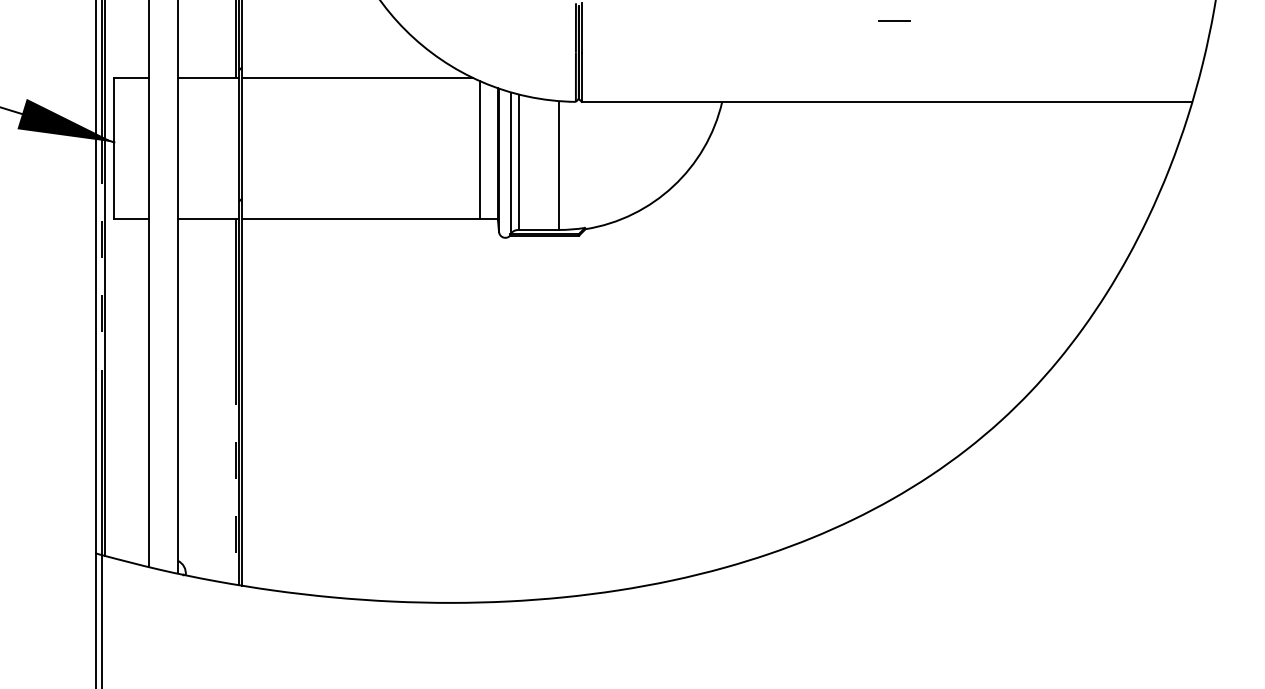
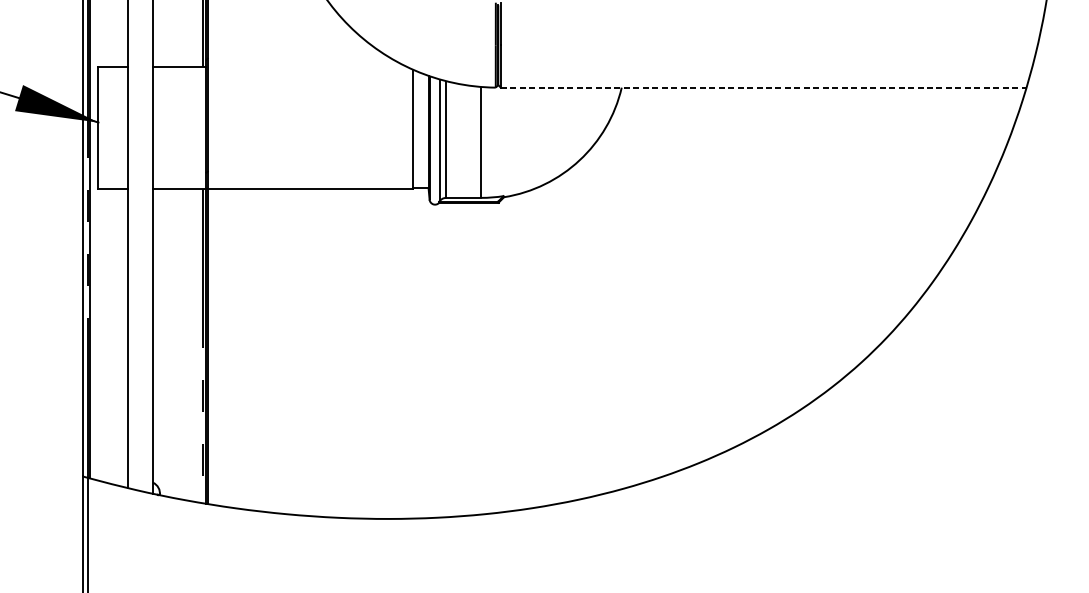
line: (894, 20) -> (770, 17), removed
line: (357, 78) -> (307, 67), removed
line: (887, 101) -> (764, 87), solid -> dashed

